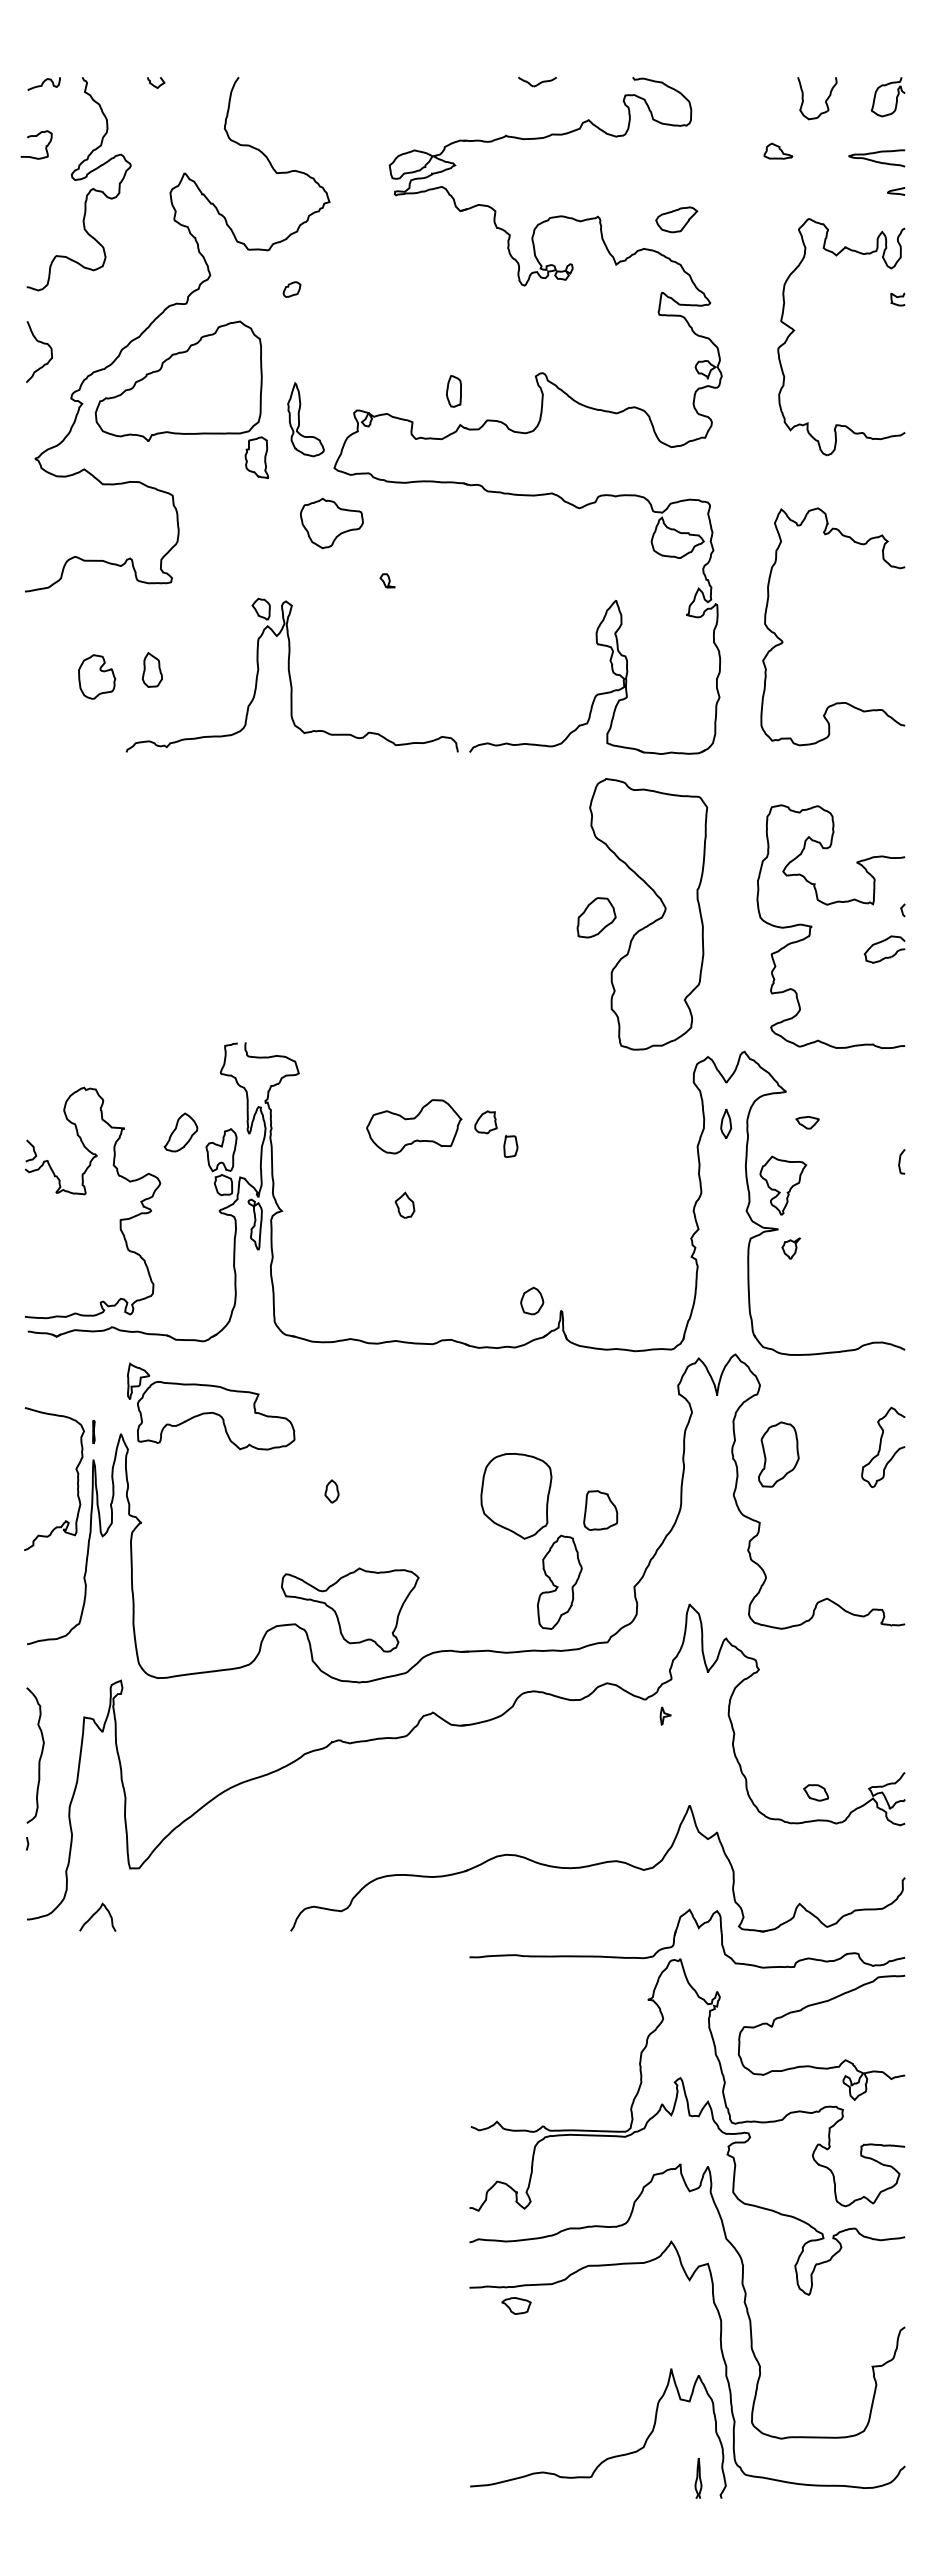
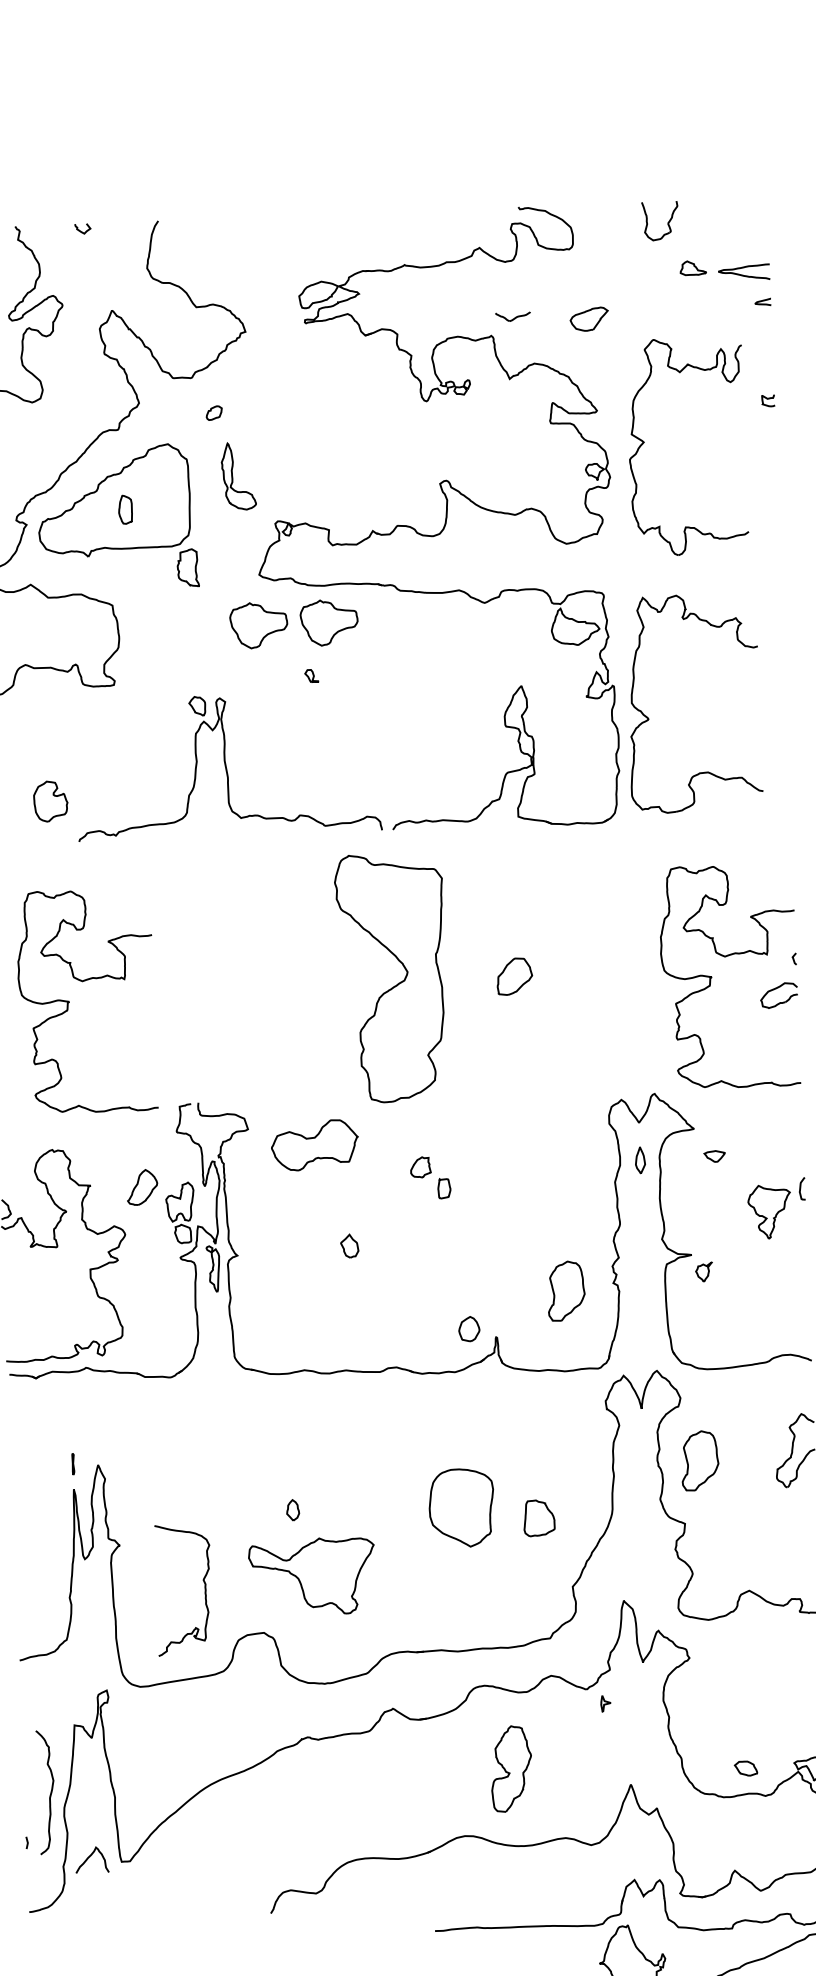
part: (537, 81) -> (513, 316), moved
curve: (896, 97) -> (759, 216), removed
part: (825, 100) -> (667, 222), moved
part: (778, 150) -> (693, 267), moved
part: (676, 219) -> (589, 319), moved
part: (795, 330) -> (645, 442), moved
part: (453, 391) -> (125, 509), moved
part: (305, 419) -> (238, 476), moved
part: (408, 523) -> (328, 622), added
part: (783, 641) -> (649, 718), moved
part: (151, 669) -> (99, 765), removed
part: (97, 676) -> (51, 801), moved
part: (654, 920) -> (397, 983), moved
curve: (109, 926) -> (69, 1001), added
part: (414, 1126) -> (315, 1145), moved
part: (783, 1185) -> (769, 1211), moved
part: (639, 1263) -> (566, 1291), added
part: (211, 1406) -> (179, 1436), removed
curve: (76, 1472) -> (203, 1583), moved
part: (559, 1581) -> (511, 1768), moved
part: (350, 1609) -> (312, 1576), moved
curve: (39, 1757) -> (49, 1794), moved
curve: (95, 1914) -> (89, 1857), moved

